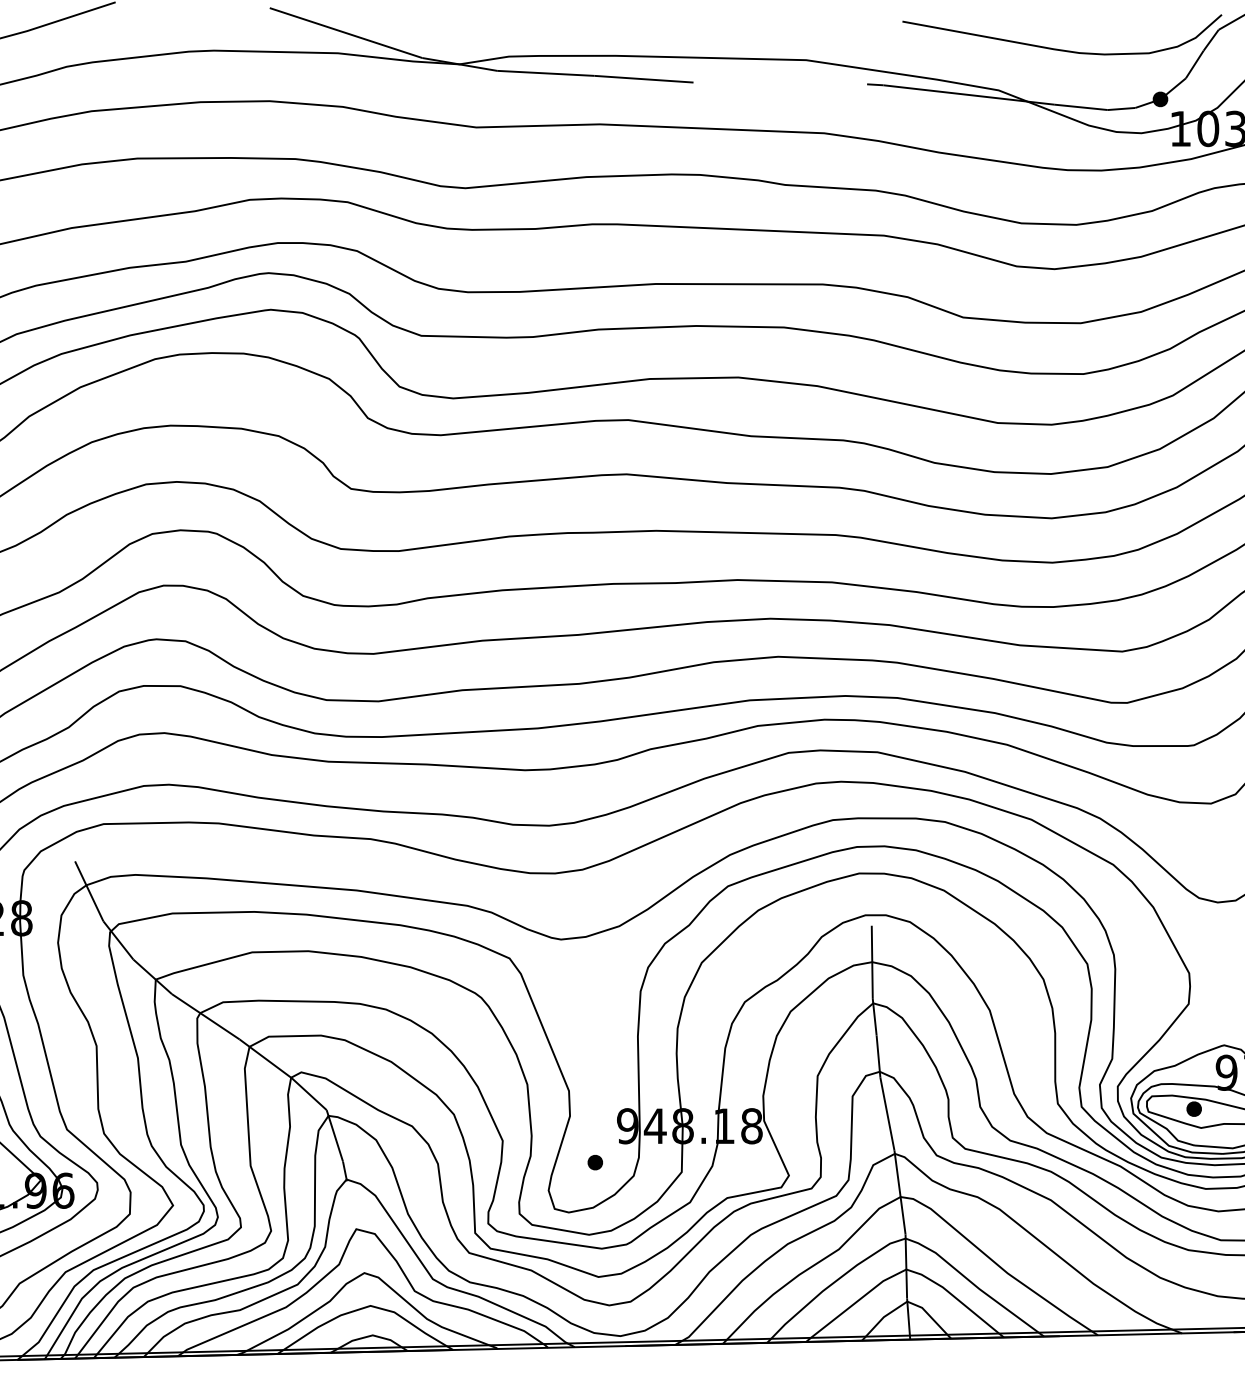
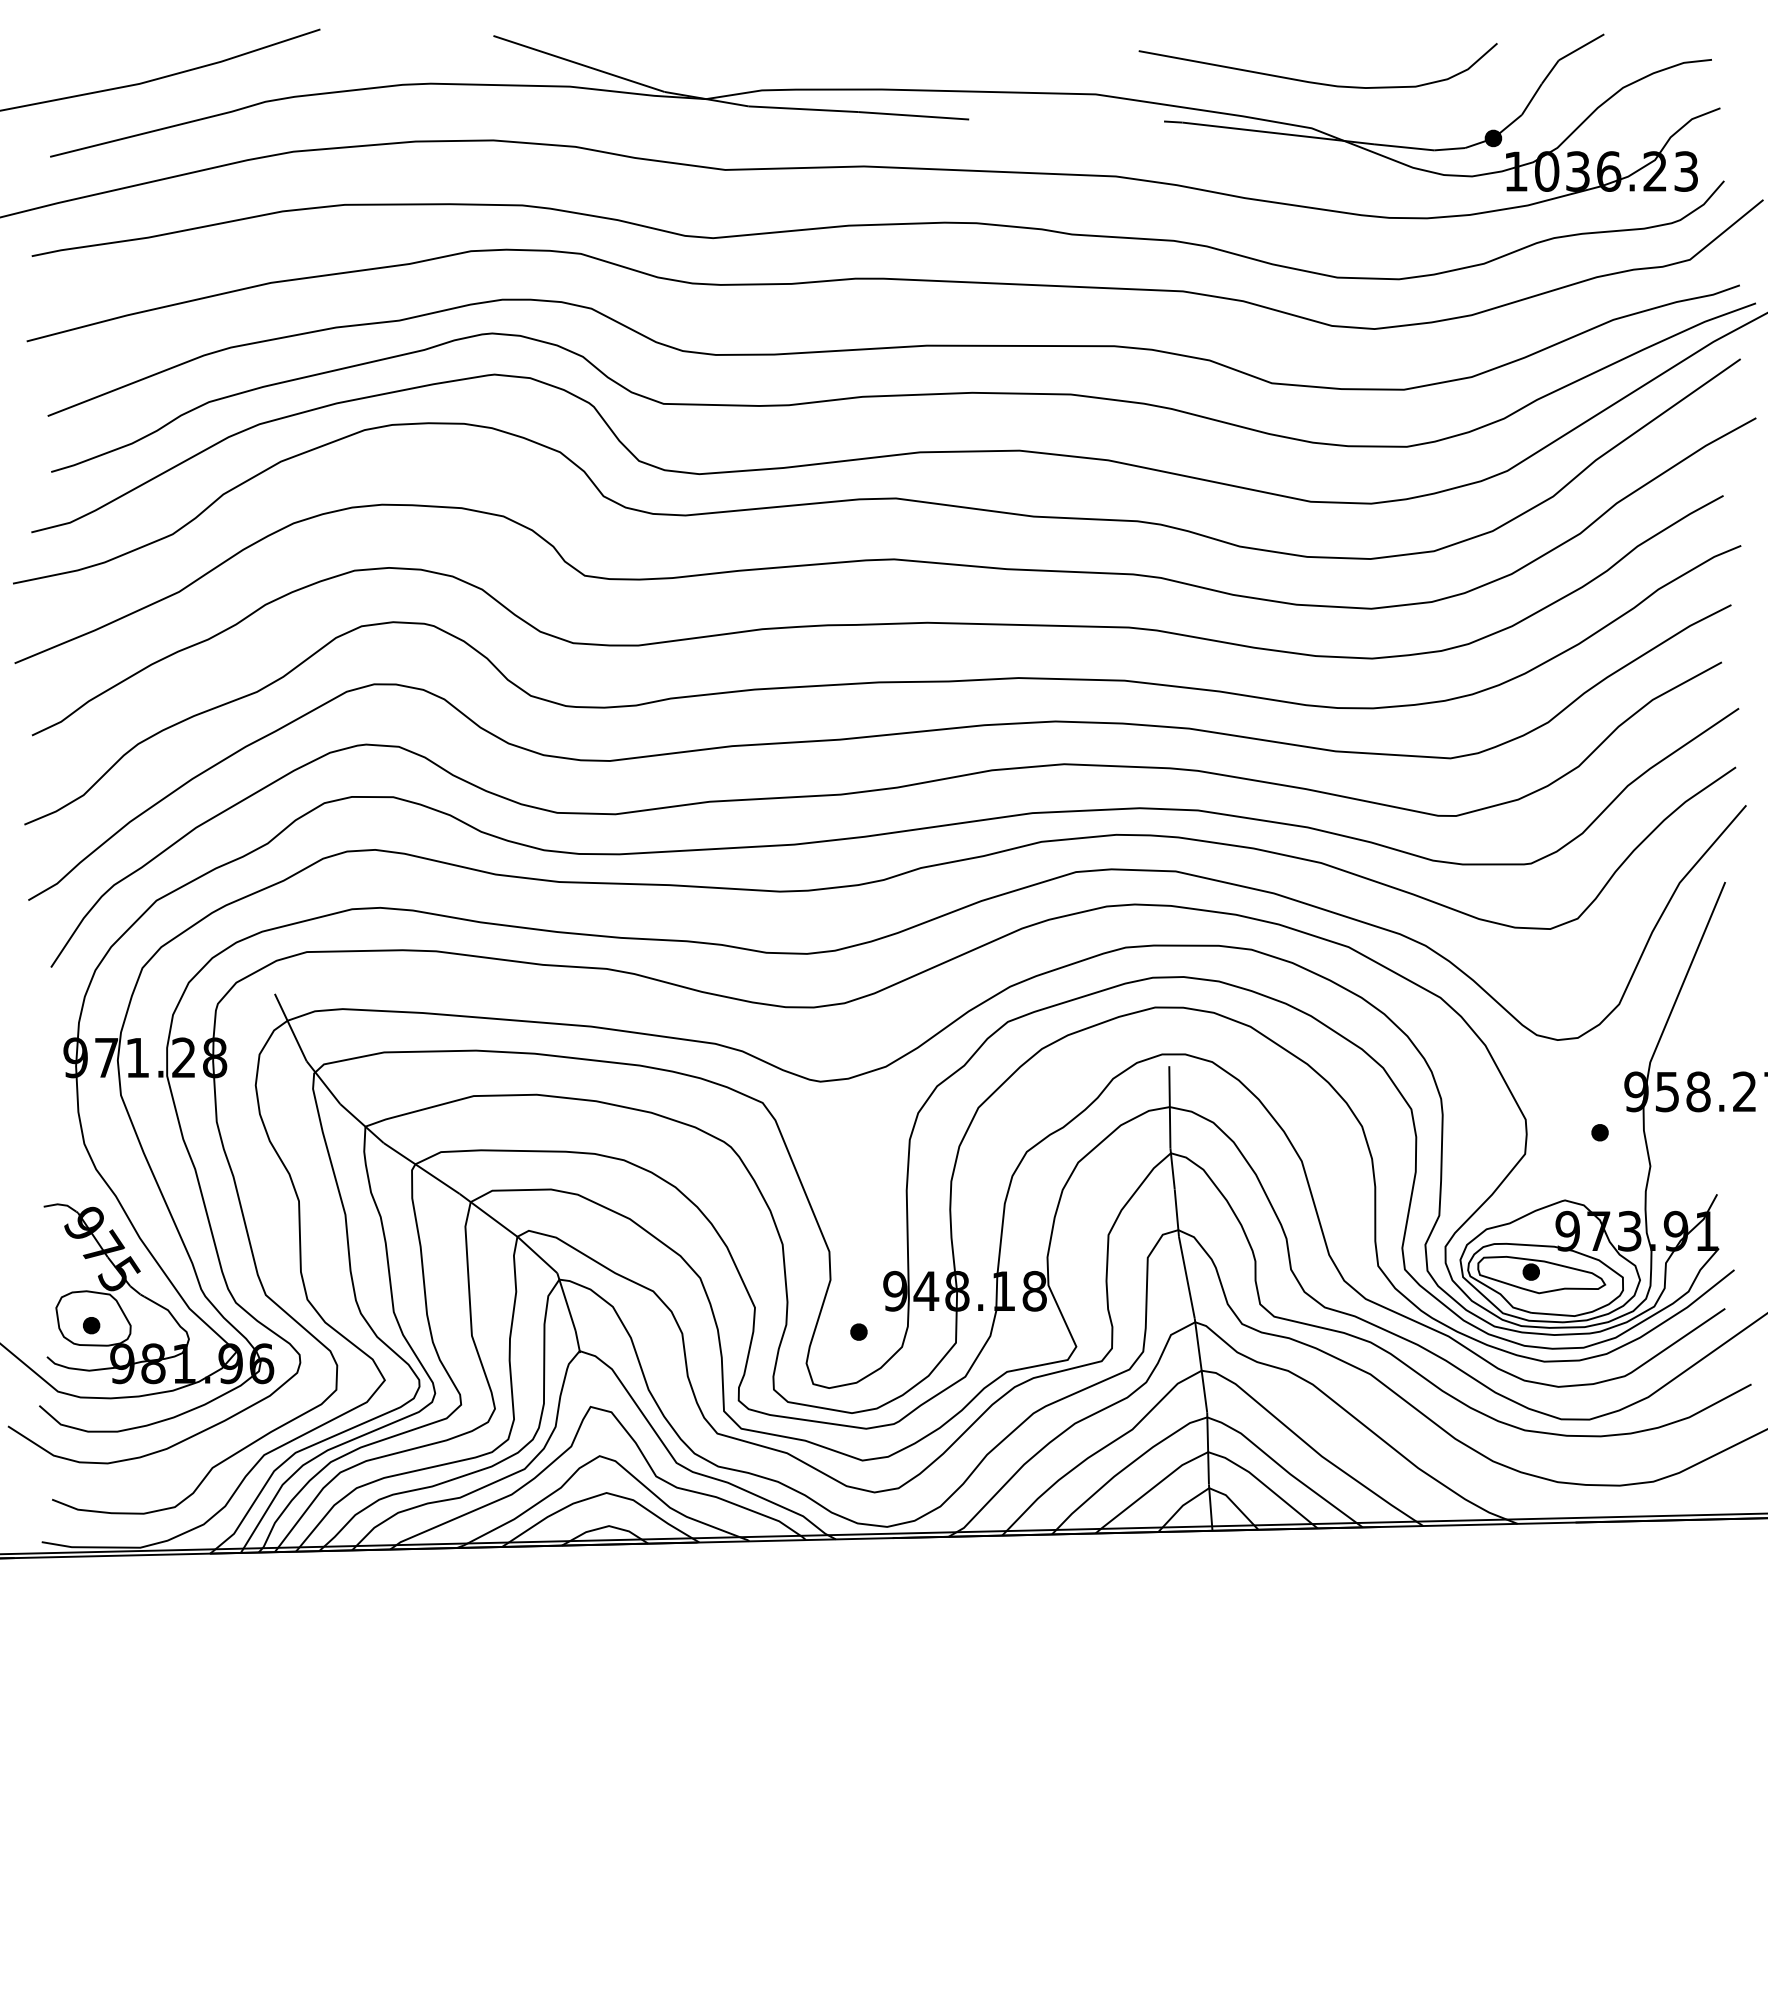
curve: (1057, 48) -> (1312, 81), moved

